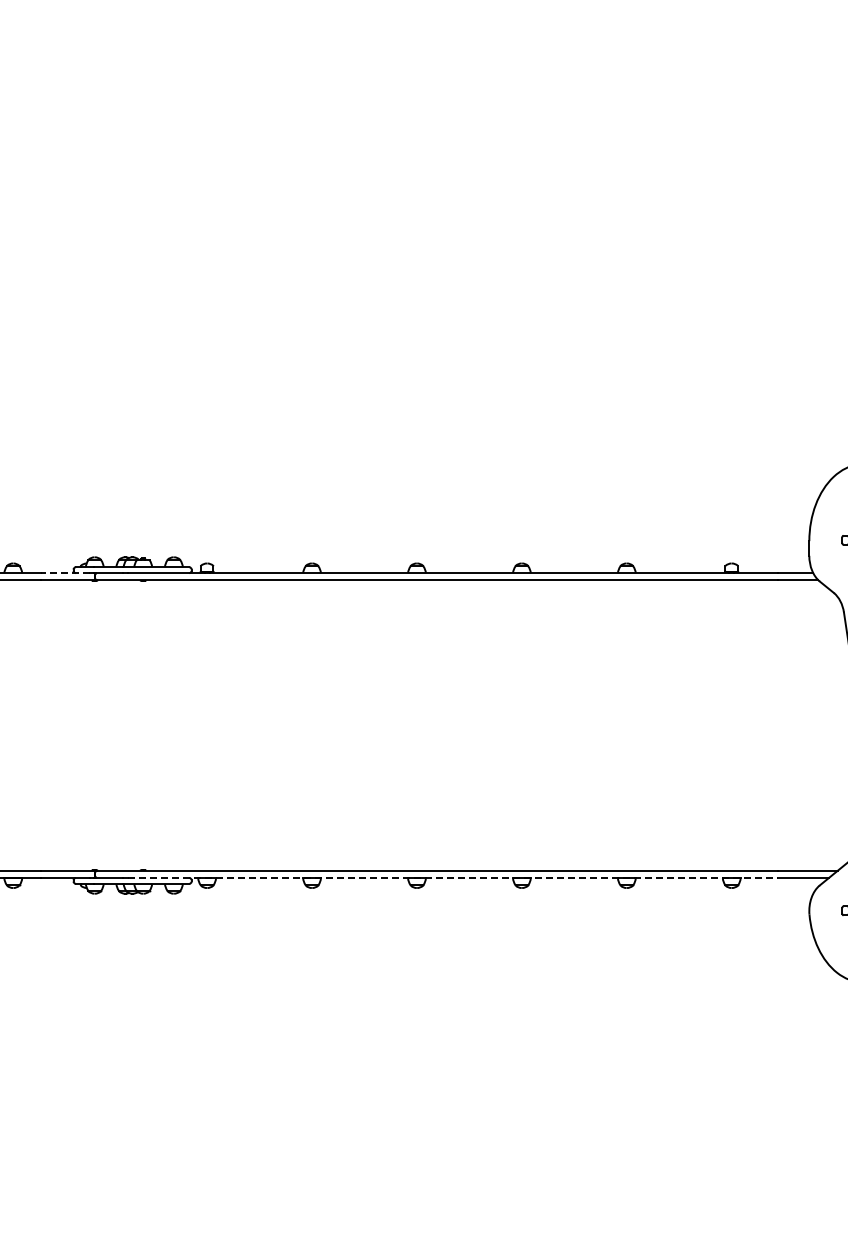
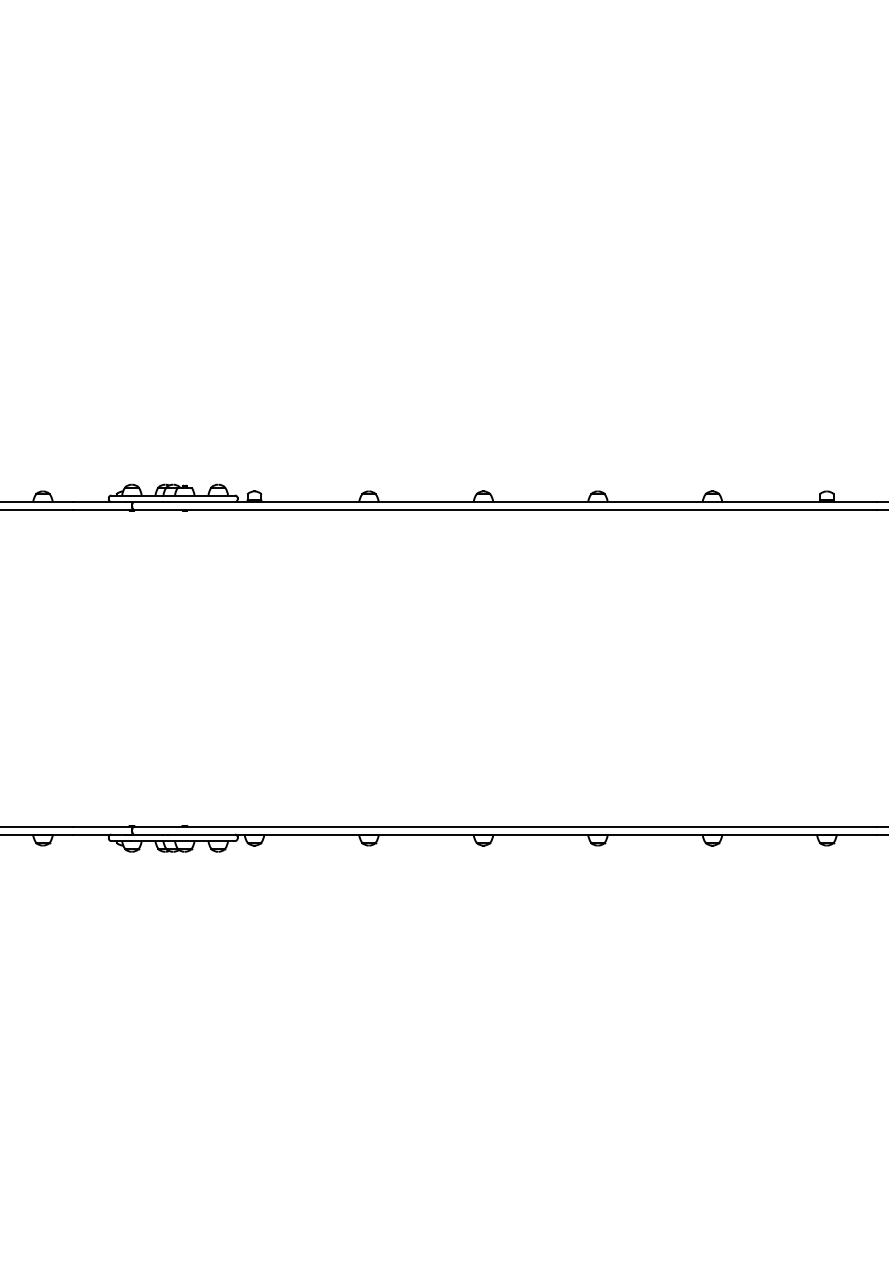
line: (64, 573) -> (98, 502), dashed -> solid
line: (453, 877) -> (523, 834), dashed -> solid

